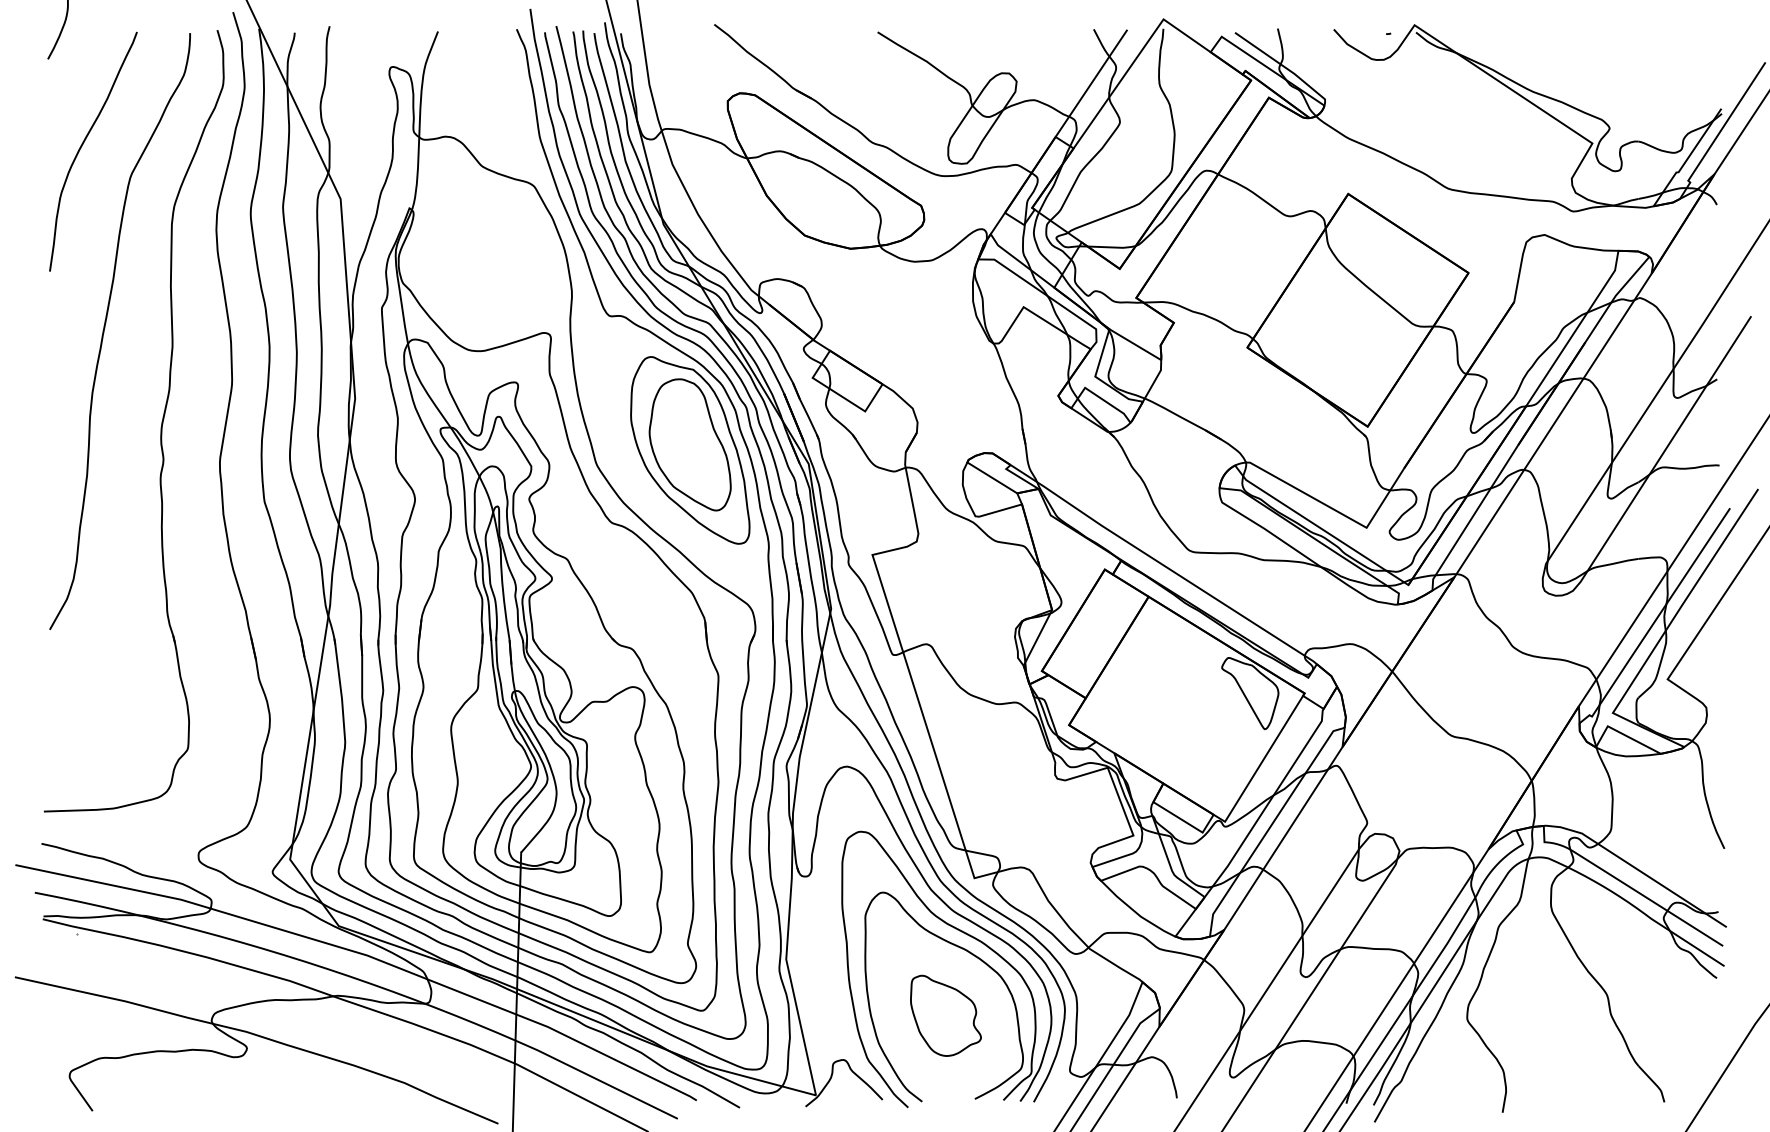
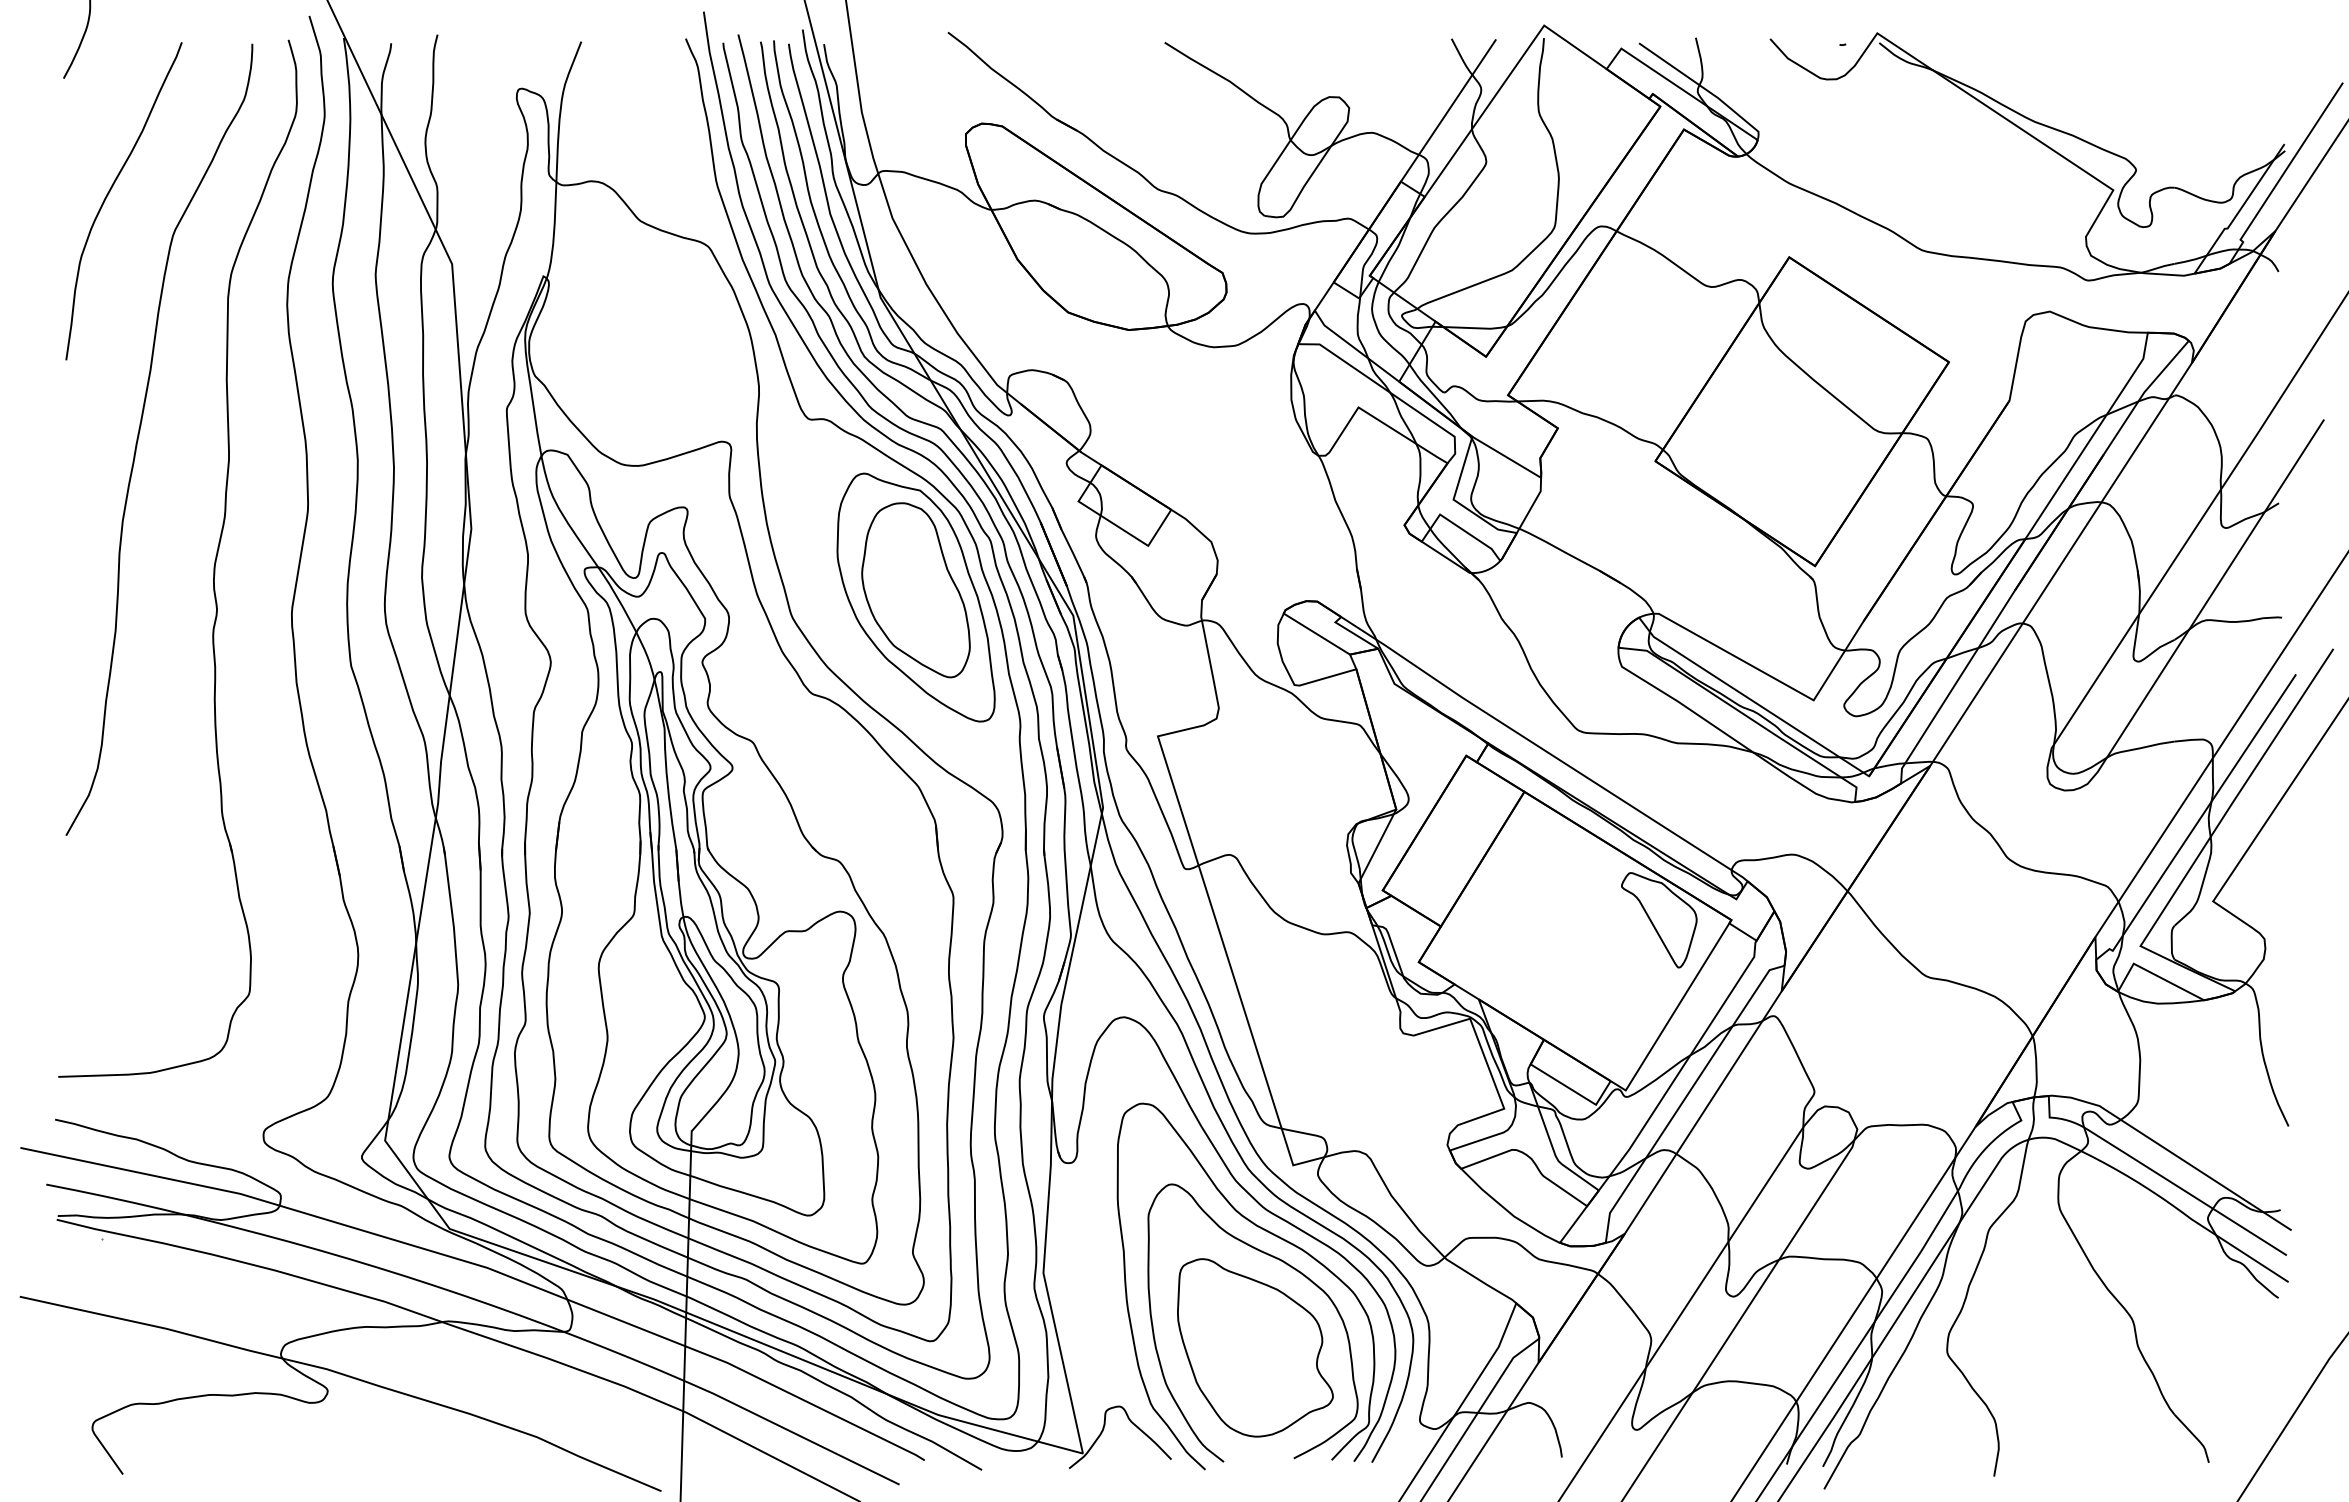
part: (945, 1015) -> (1254, 1347), size x1.67

